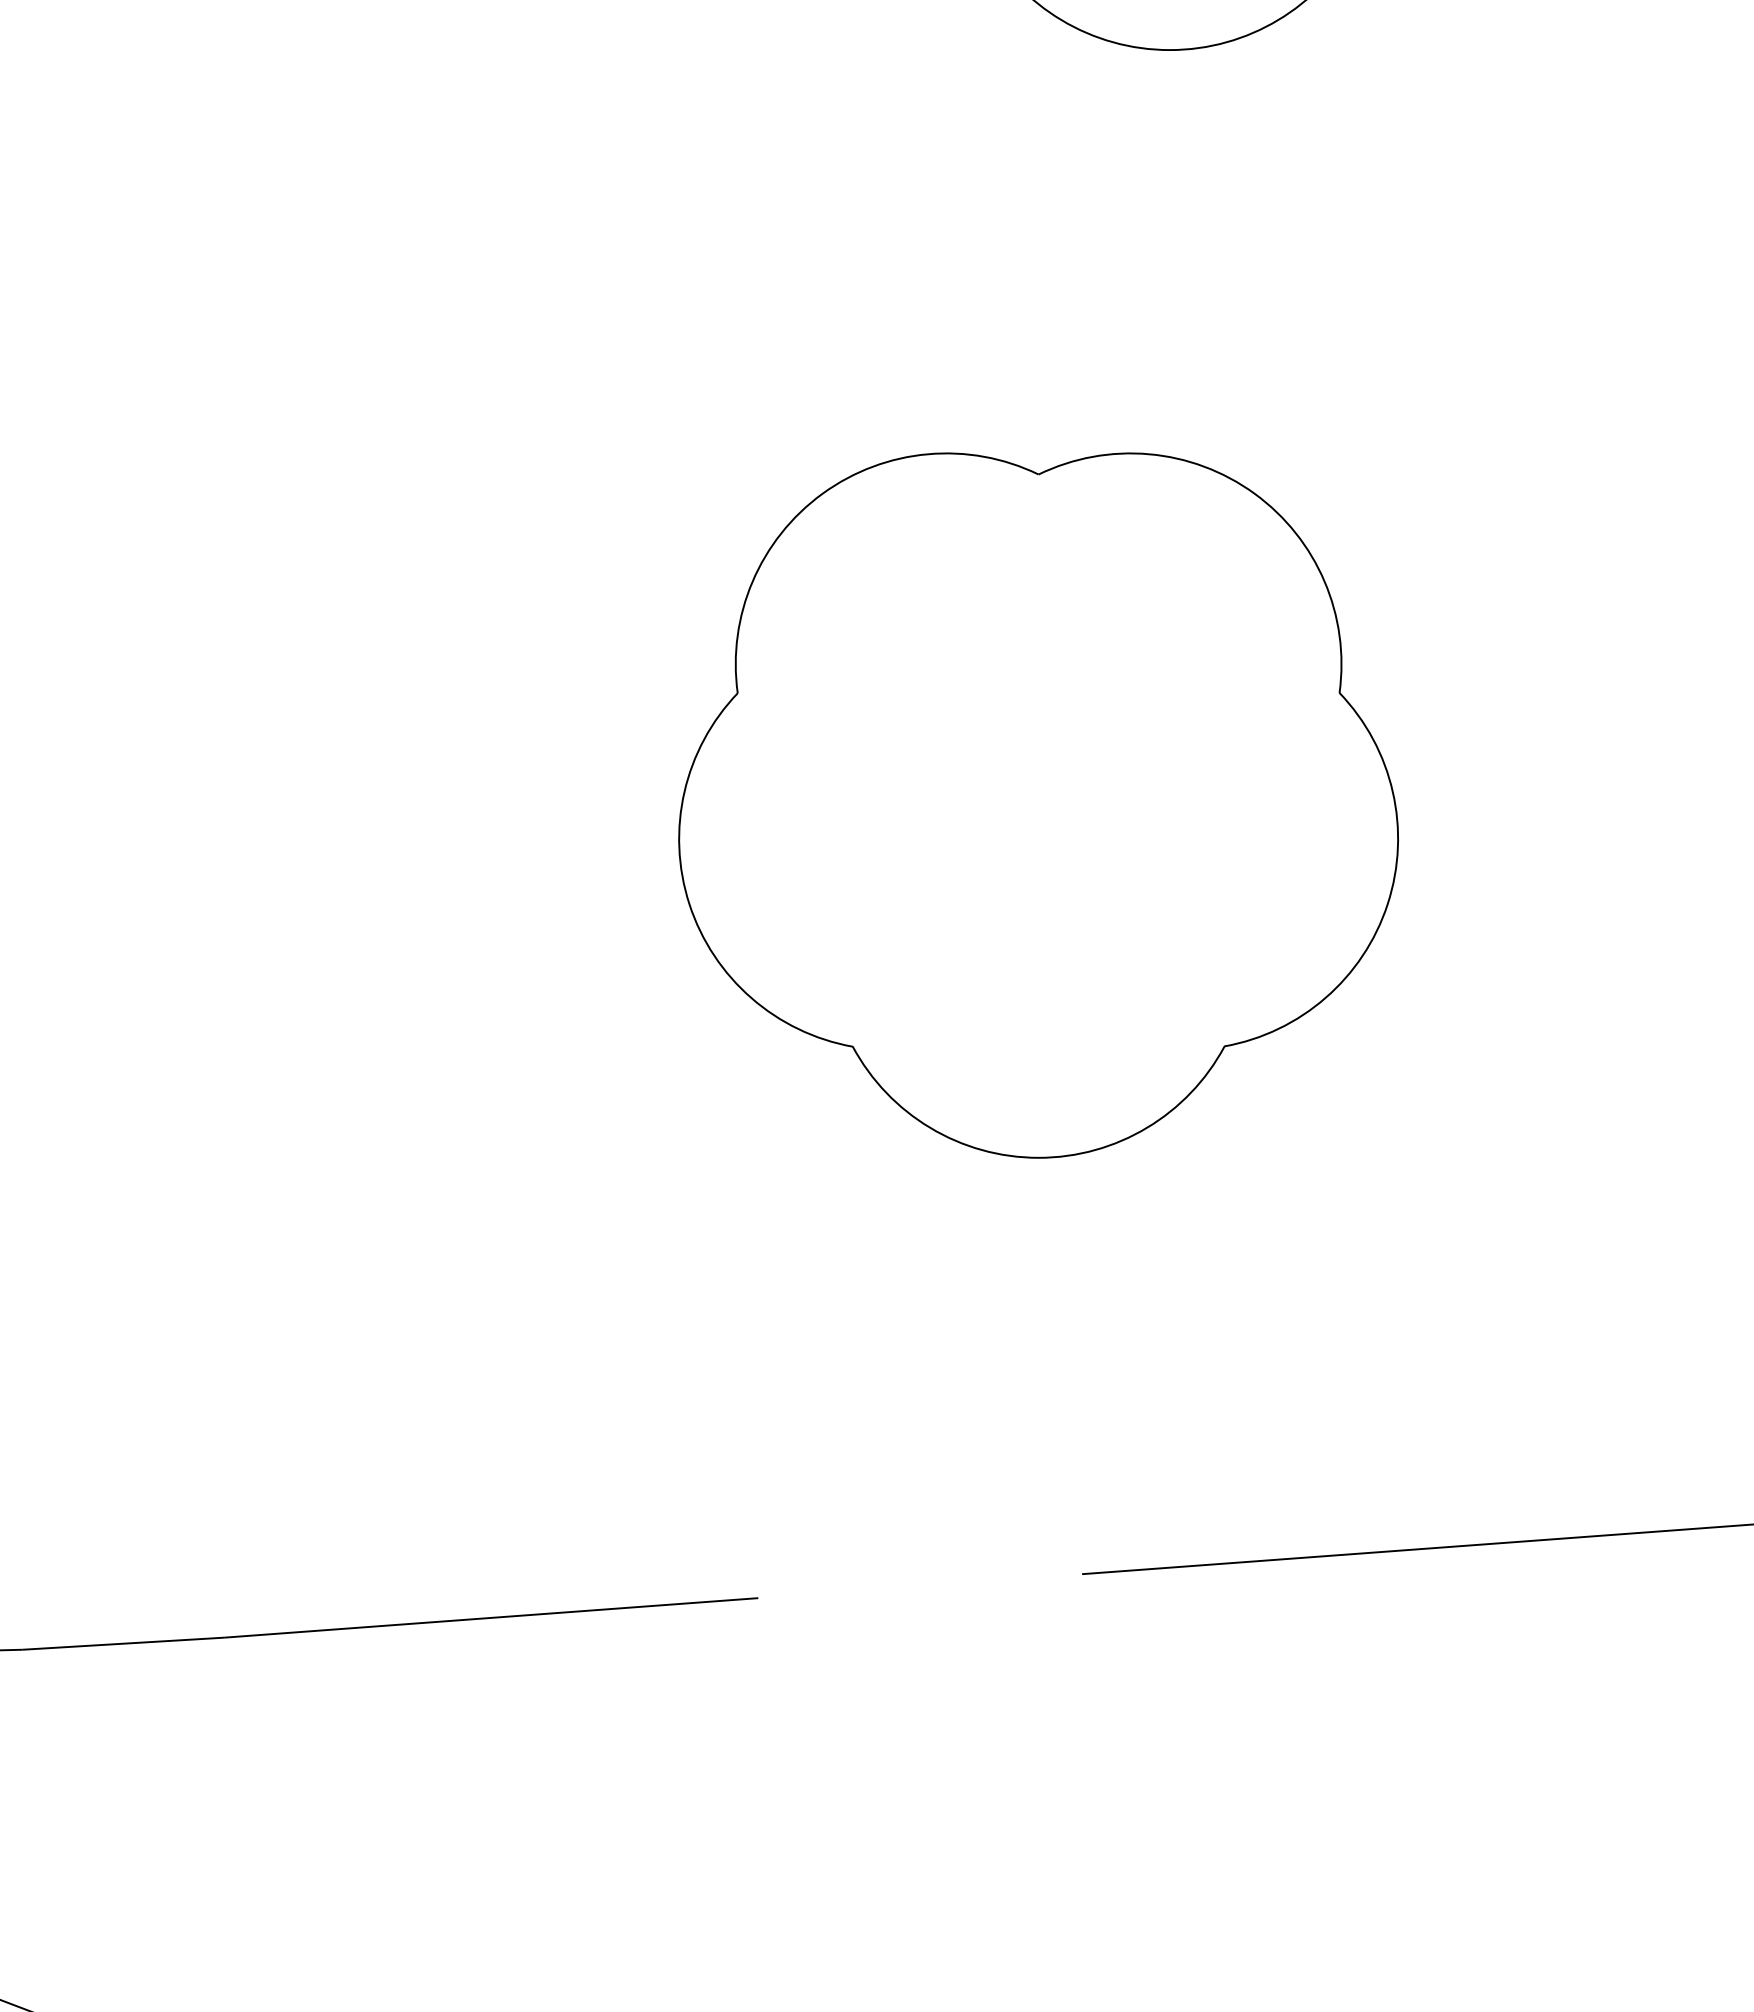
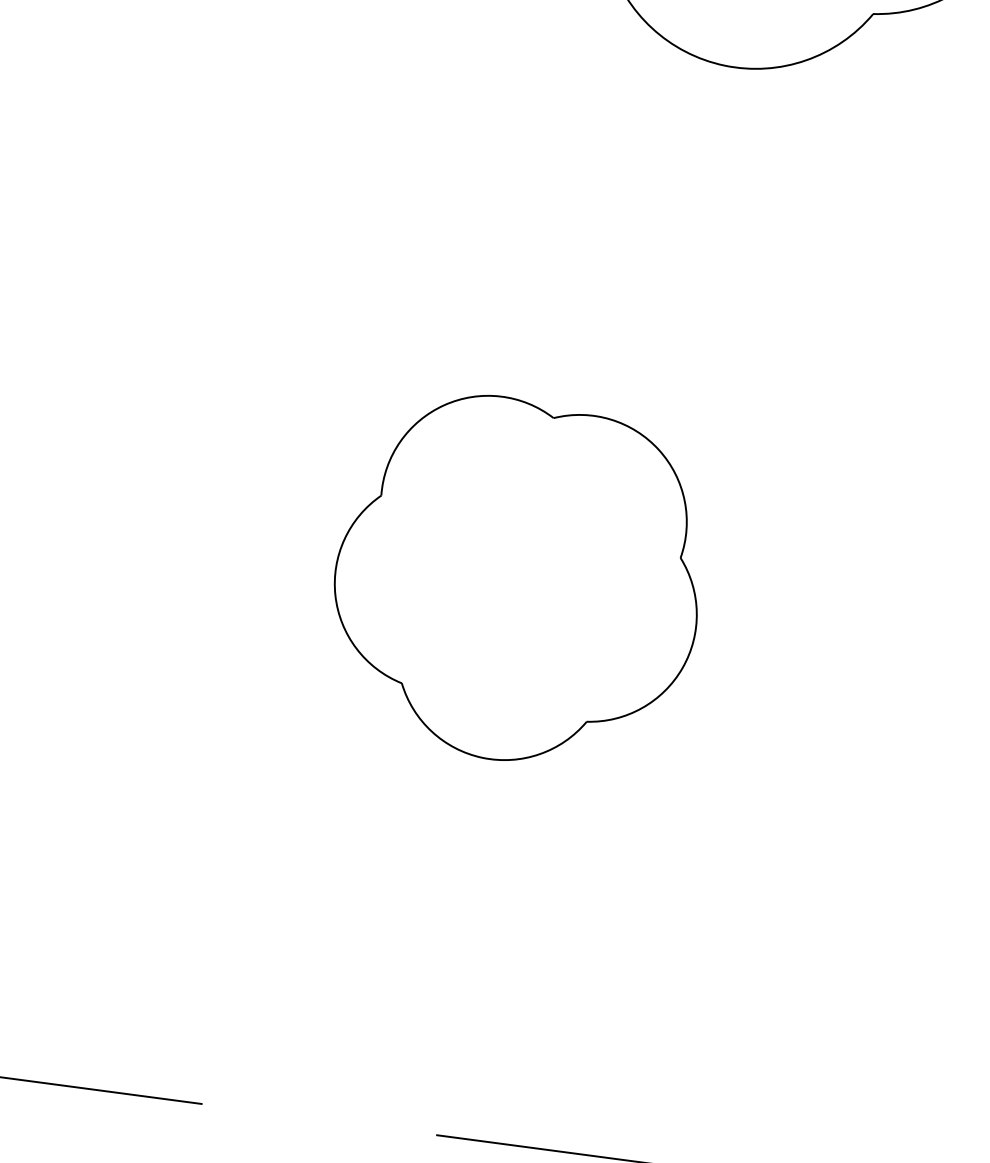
part: (1038, 805) -> (519, 582), size x0.7

